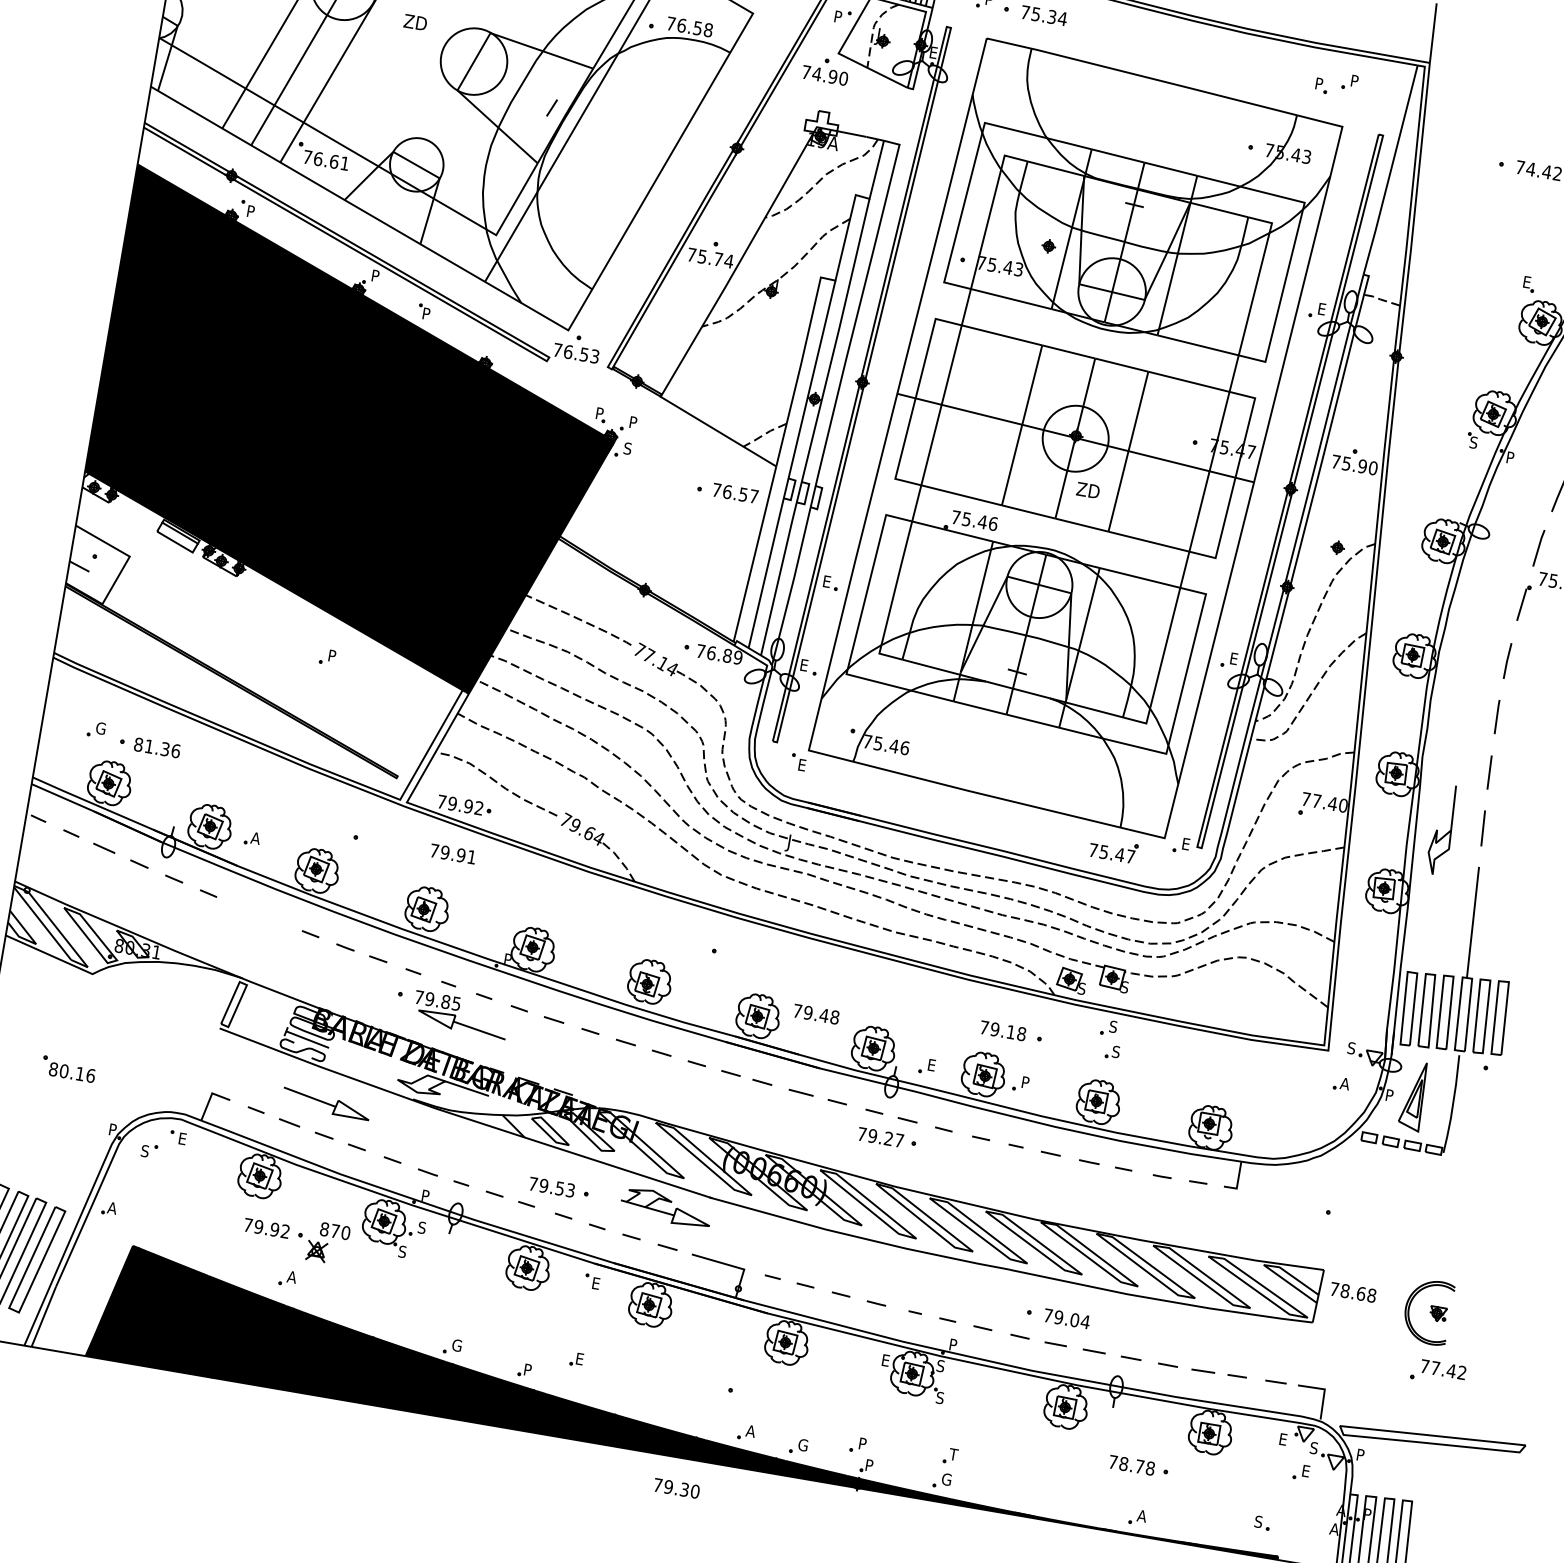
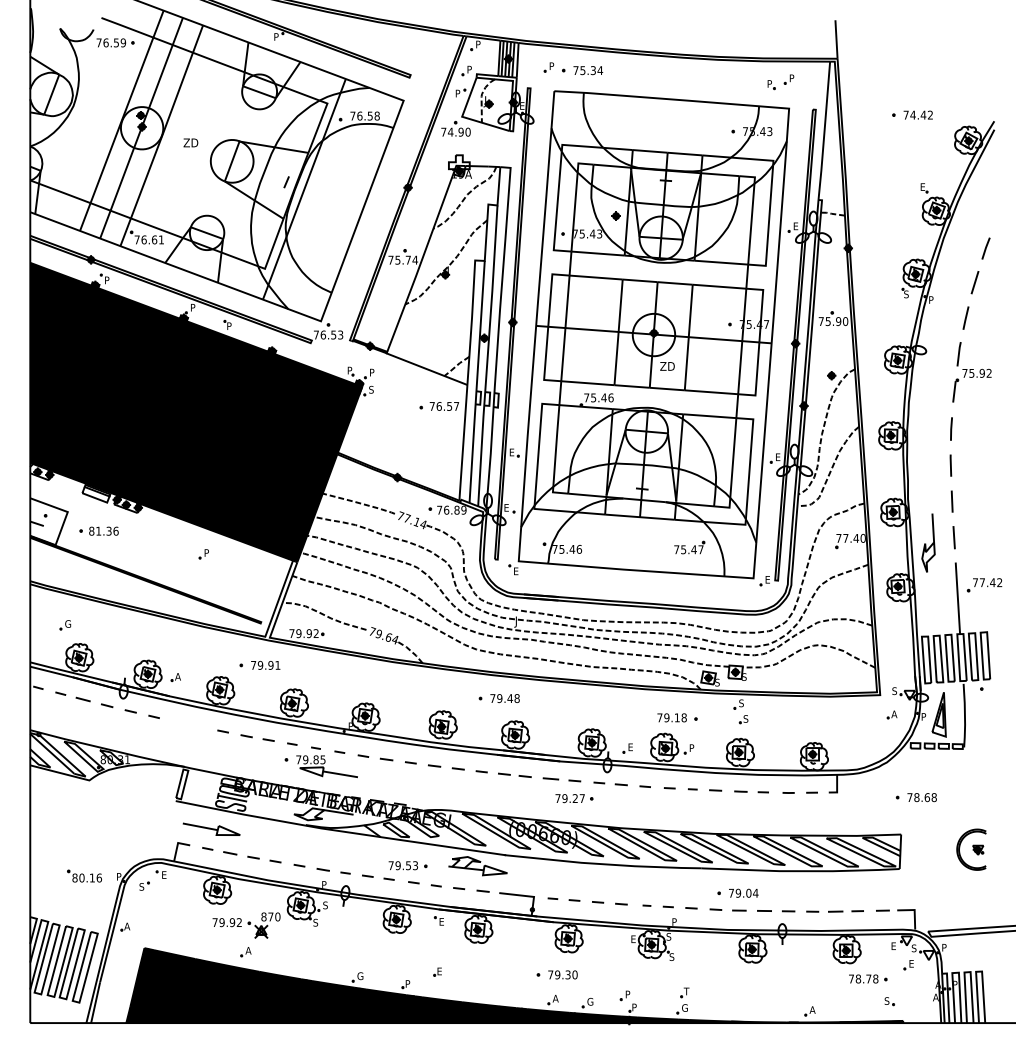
part: (149, 745) -> (98, 530), moved
part: (1113, 850) -> (689, 547), moved
text: (453, 852) -> (265, 664), moved
text: (815, 1014) -> (504, 698), moved
part: (68, 1068) -> (84, 875), moved
part: (326, 1102) -> (211, 828), moved
part: (887, 1138) -> (574, 798), moved
text: (1352, 1292) -> (921, 797), moved
part: (1437, 1373) -> (984, 585), moved
part: (1139, 1465) -> (868, 978), moved
text: (676, 1487) -> (562, 974), moved

